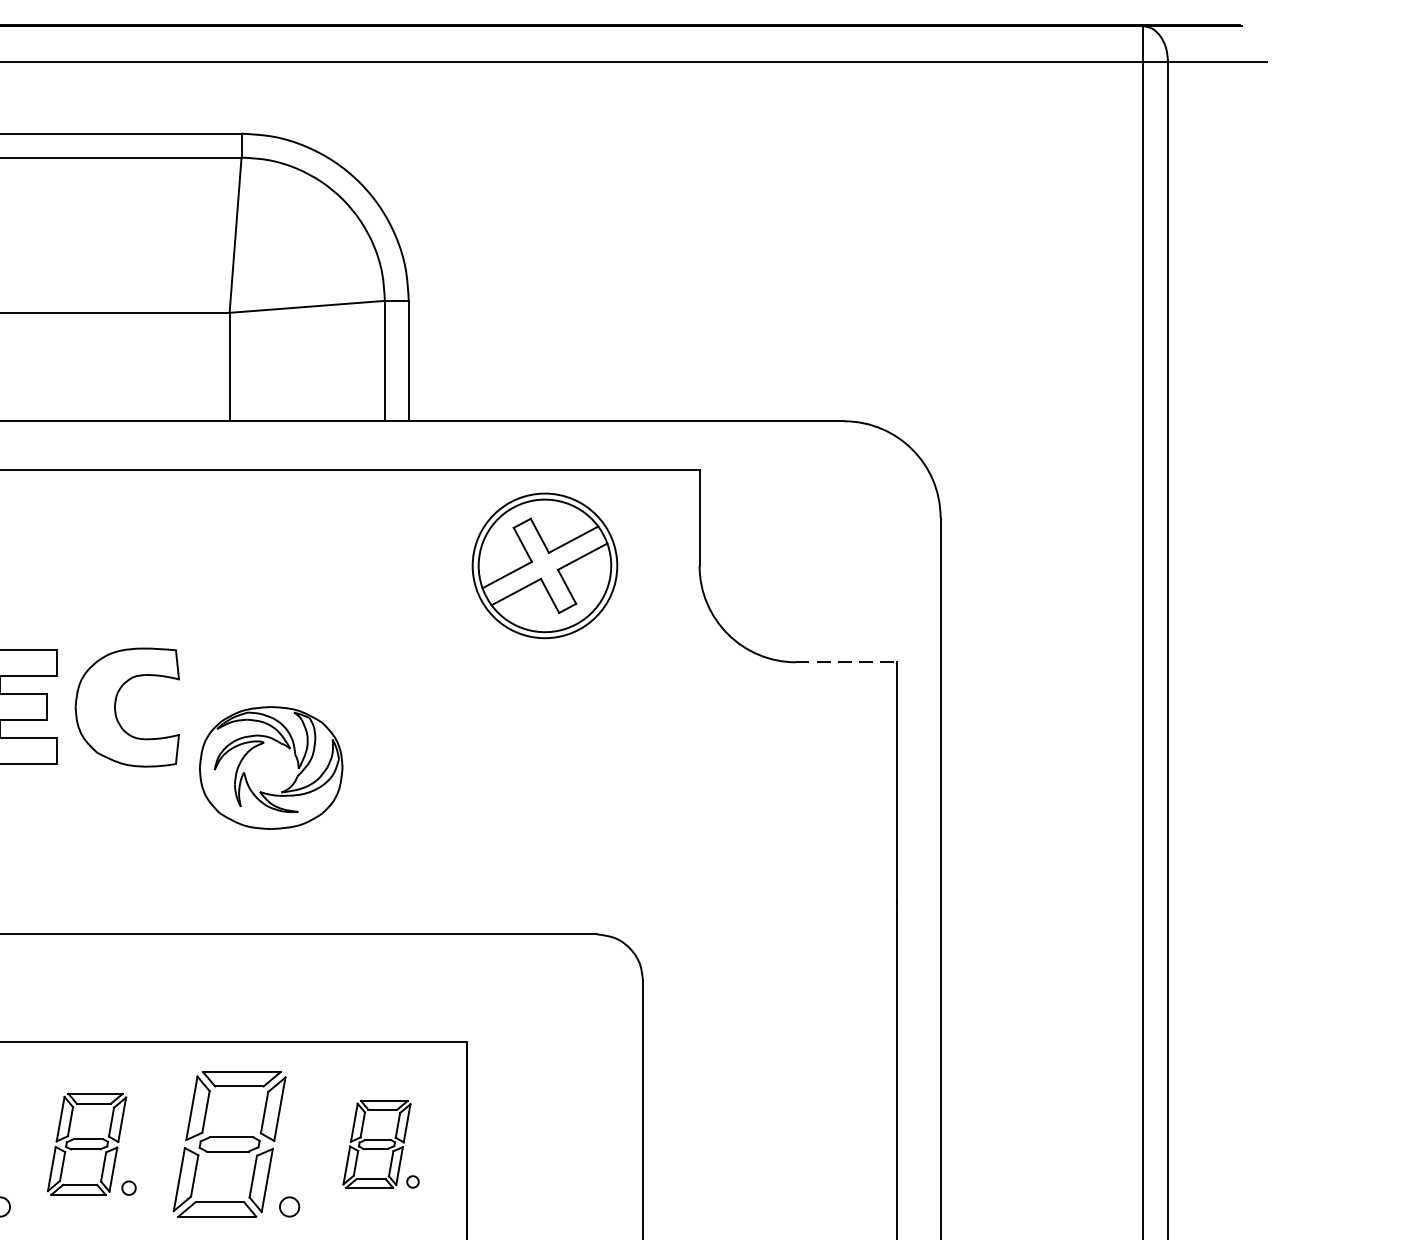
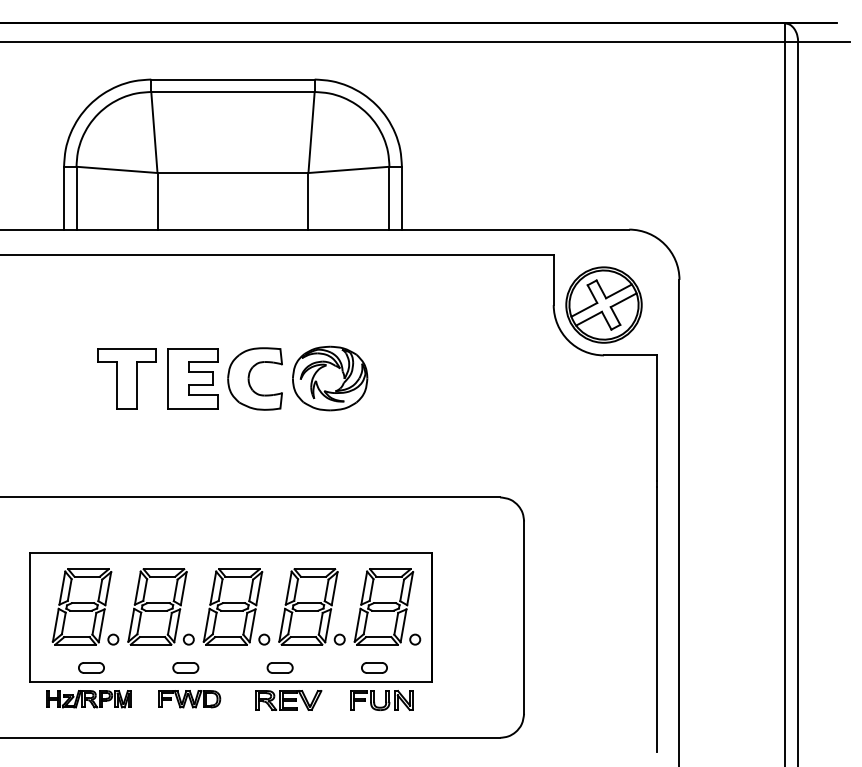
part: (543, 564) -> (603, 304), moved
line: (846, 662) -> (630, 355), dashed -> solid
part: (271, 767) -> (330, 378), moved
part: (91, 1143) -> (236, 606), size x1.43
part: (381, 1143) -> (387, 606), size x1.67

